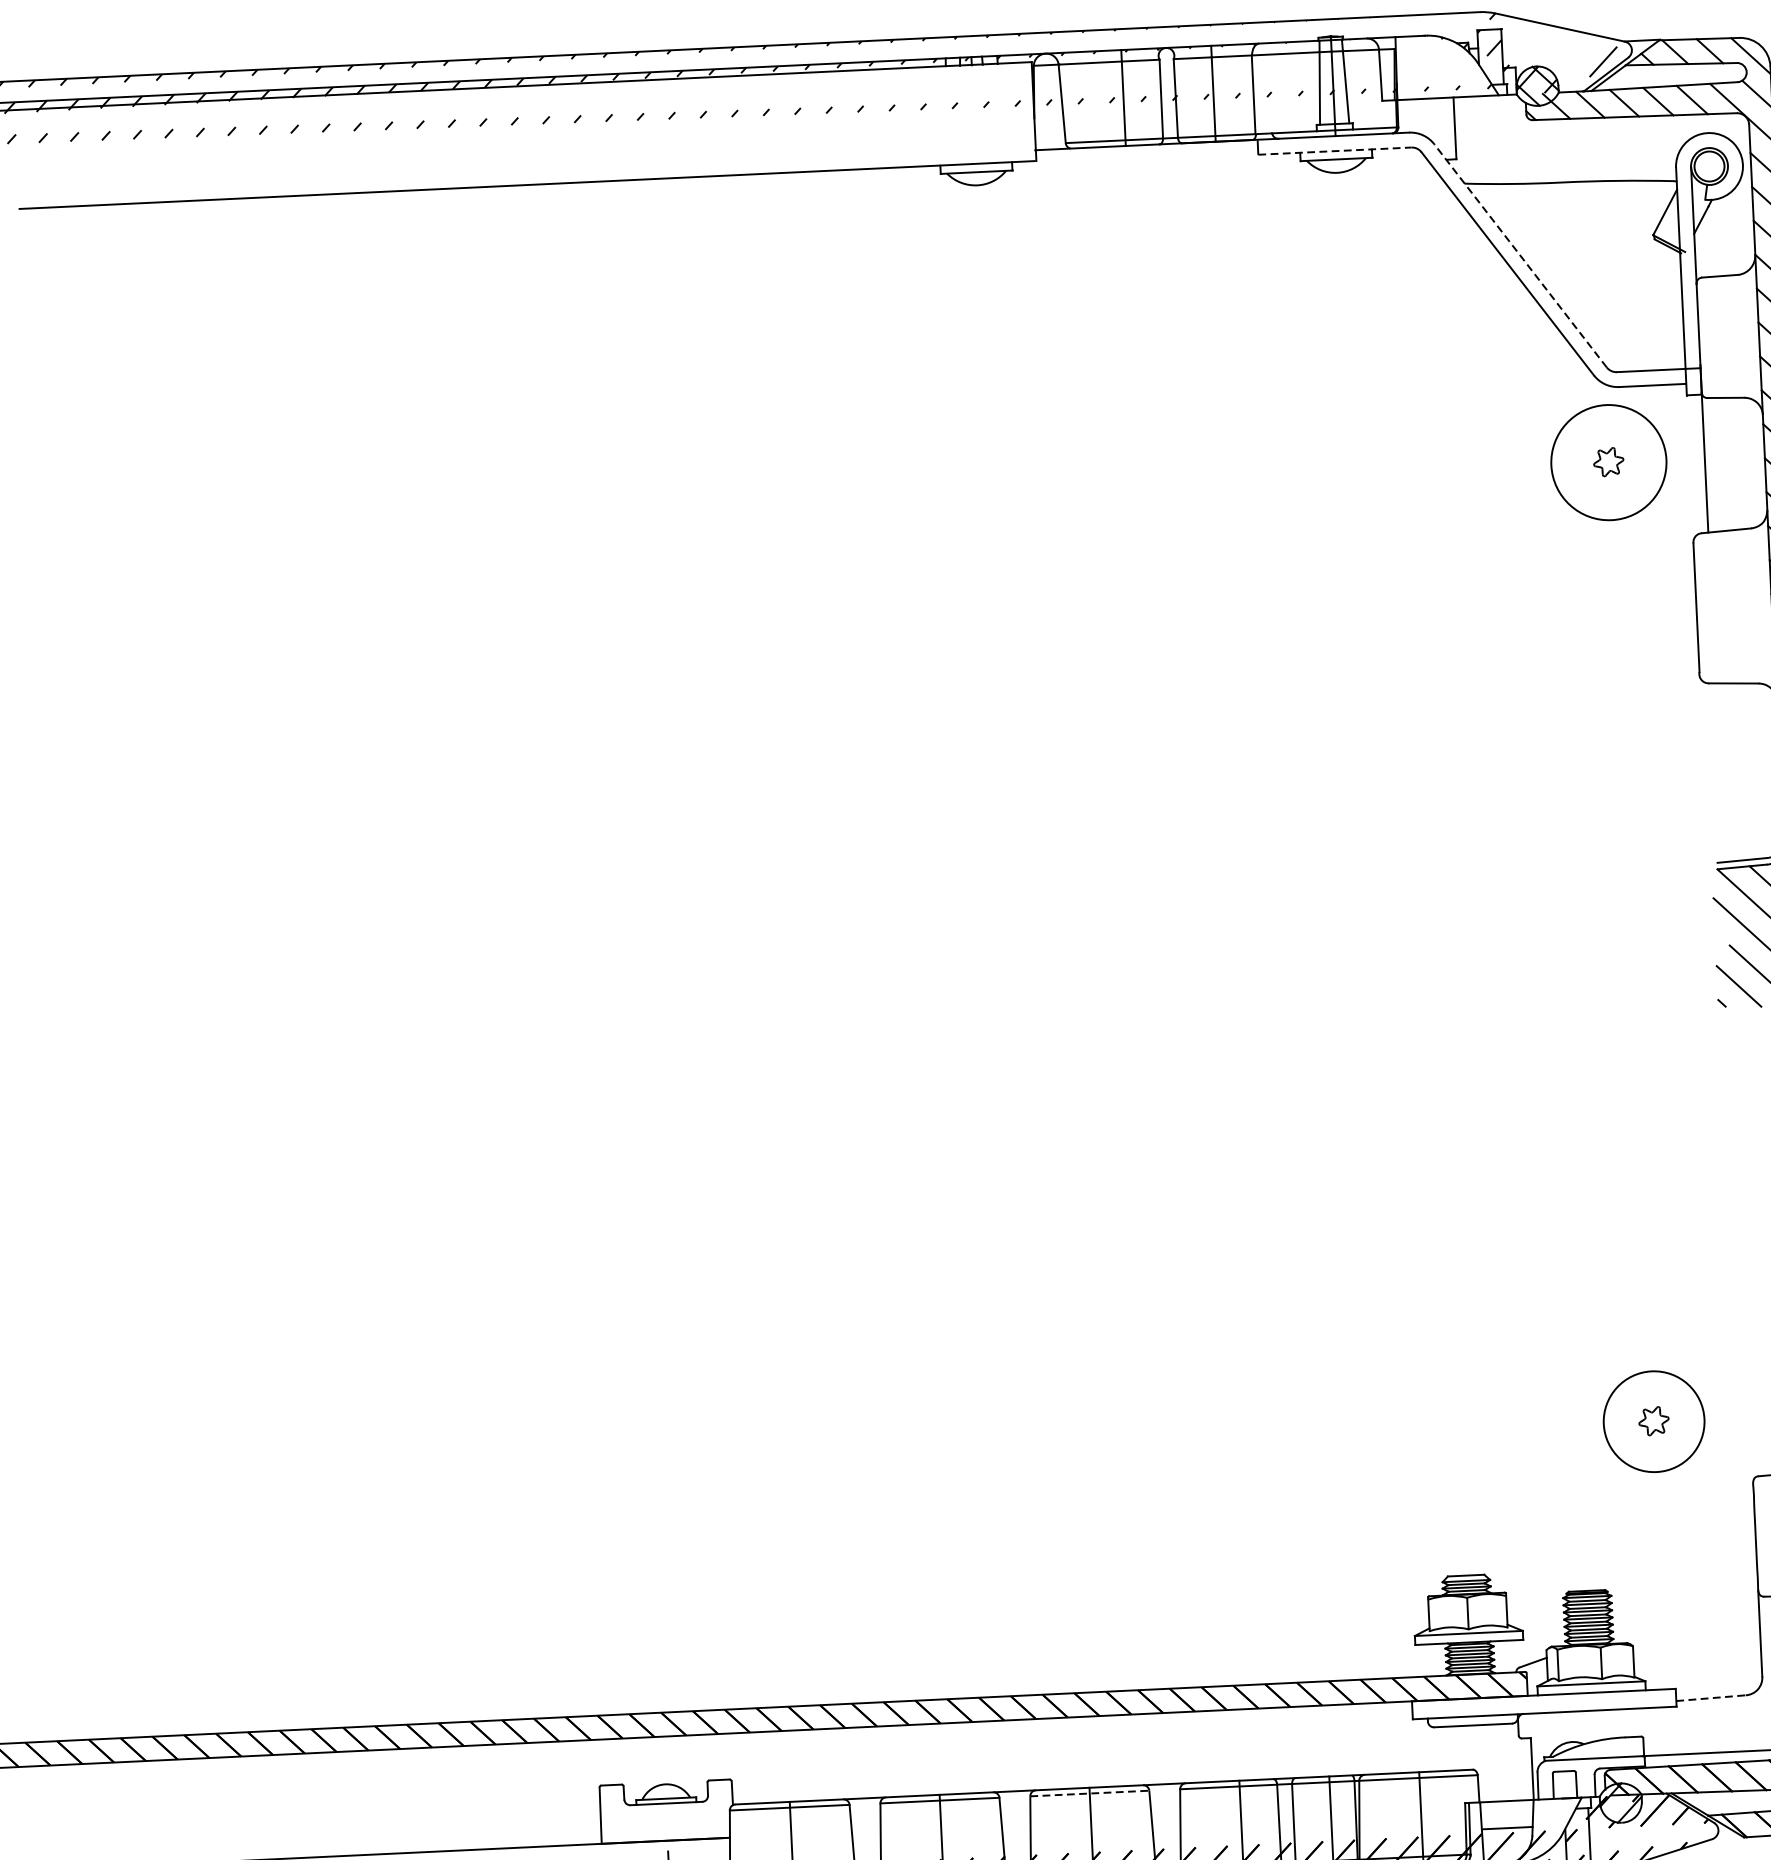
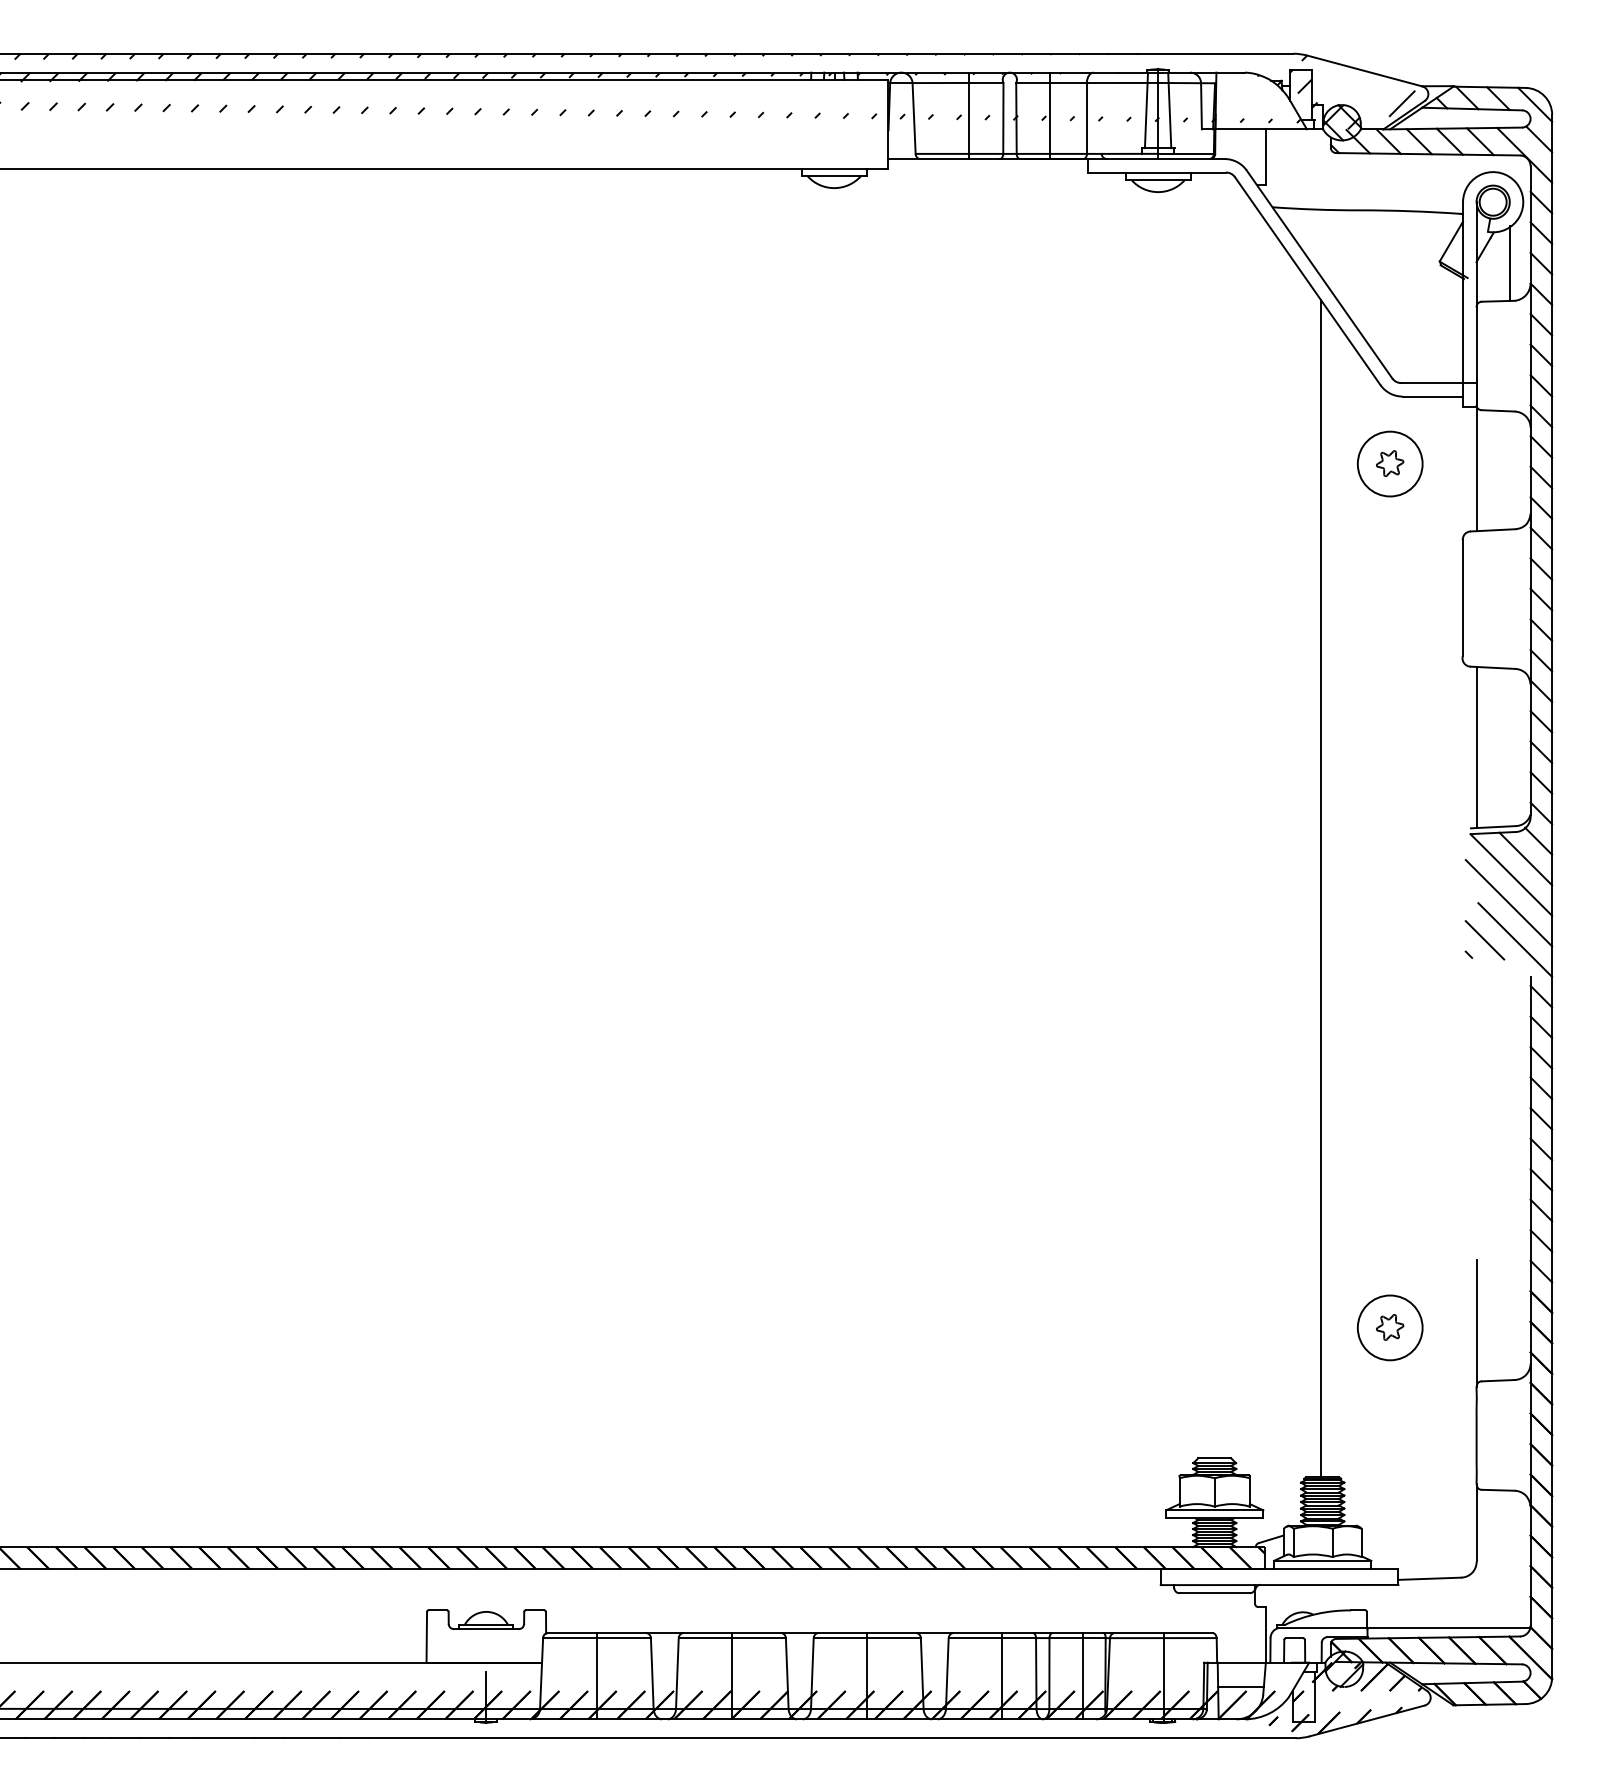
line: (1335, 151) -> (1157, 172), dashed -> solid
line: (1731, 233) -> (1510, 263), added
line: (1520, 255) -> (1319, 274), dashed -> solid
circle: (1608, 462) -> (1389, 463), size x0.62
line: (1719, 772) -> (1476, 747), added
line: (1553, 937) -> (1320, 888), added
line: (1749, 1412) -> (1476, 1323), added
circle: (1653, 1421) -> (1389, 1327), size x0.71
line: (1711, 1697) -> (1430, 1578), dashed -> solid
line: (1090, 1793) -> (867, 1638), dashed -> solid

